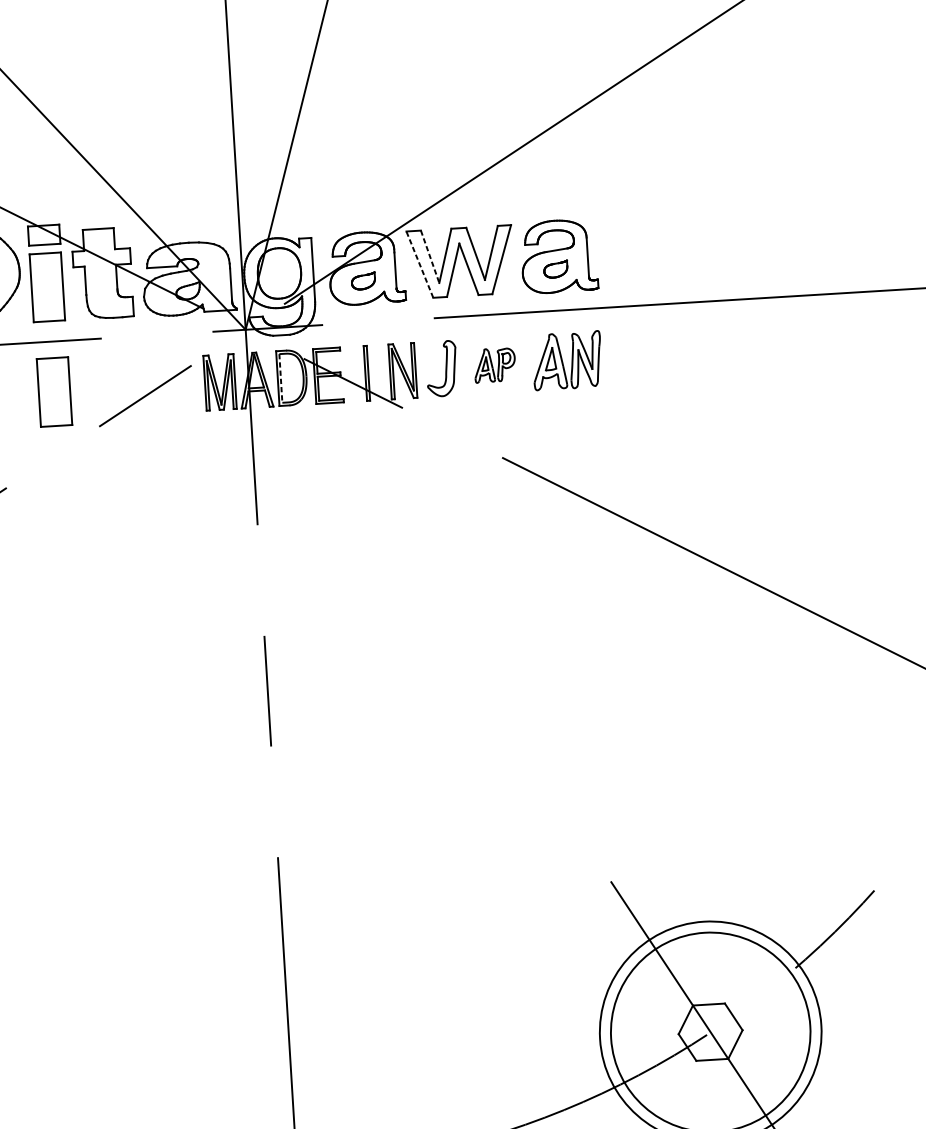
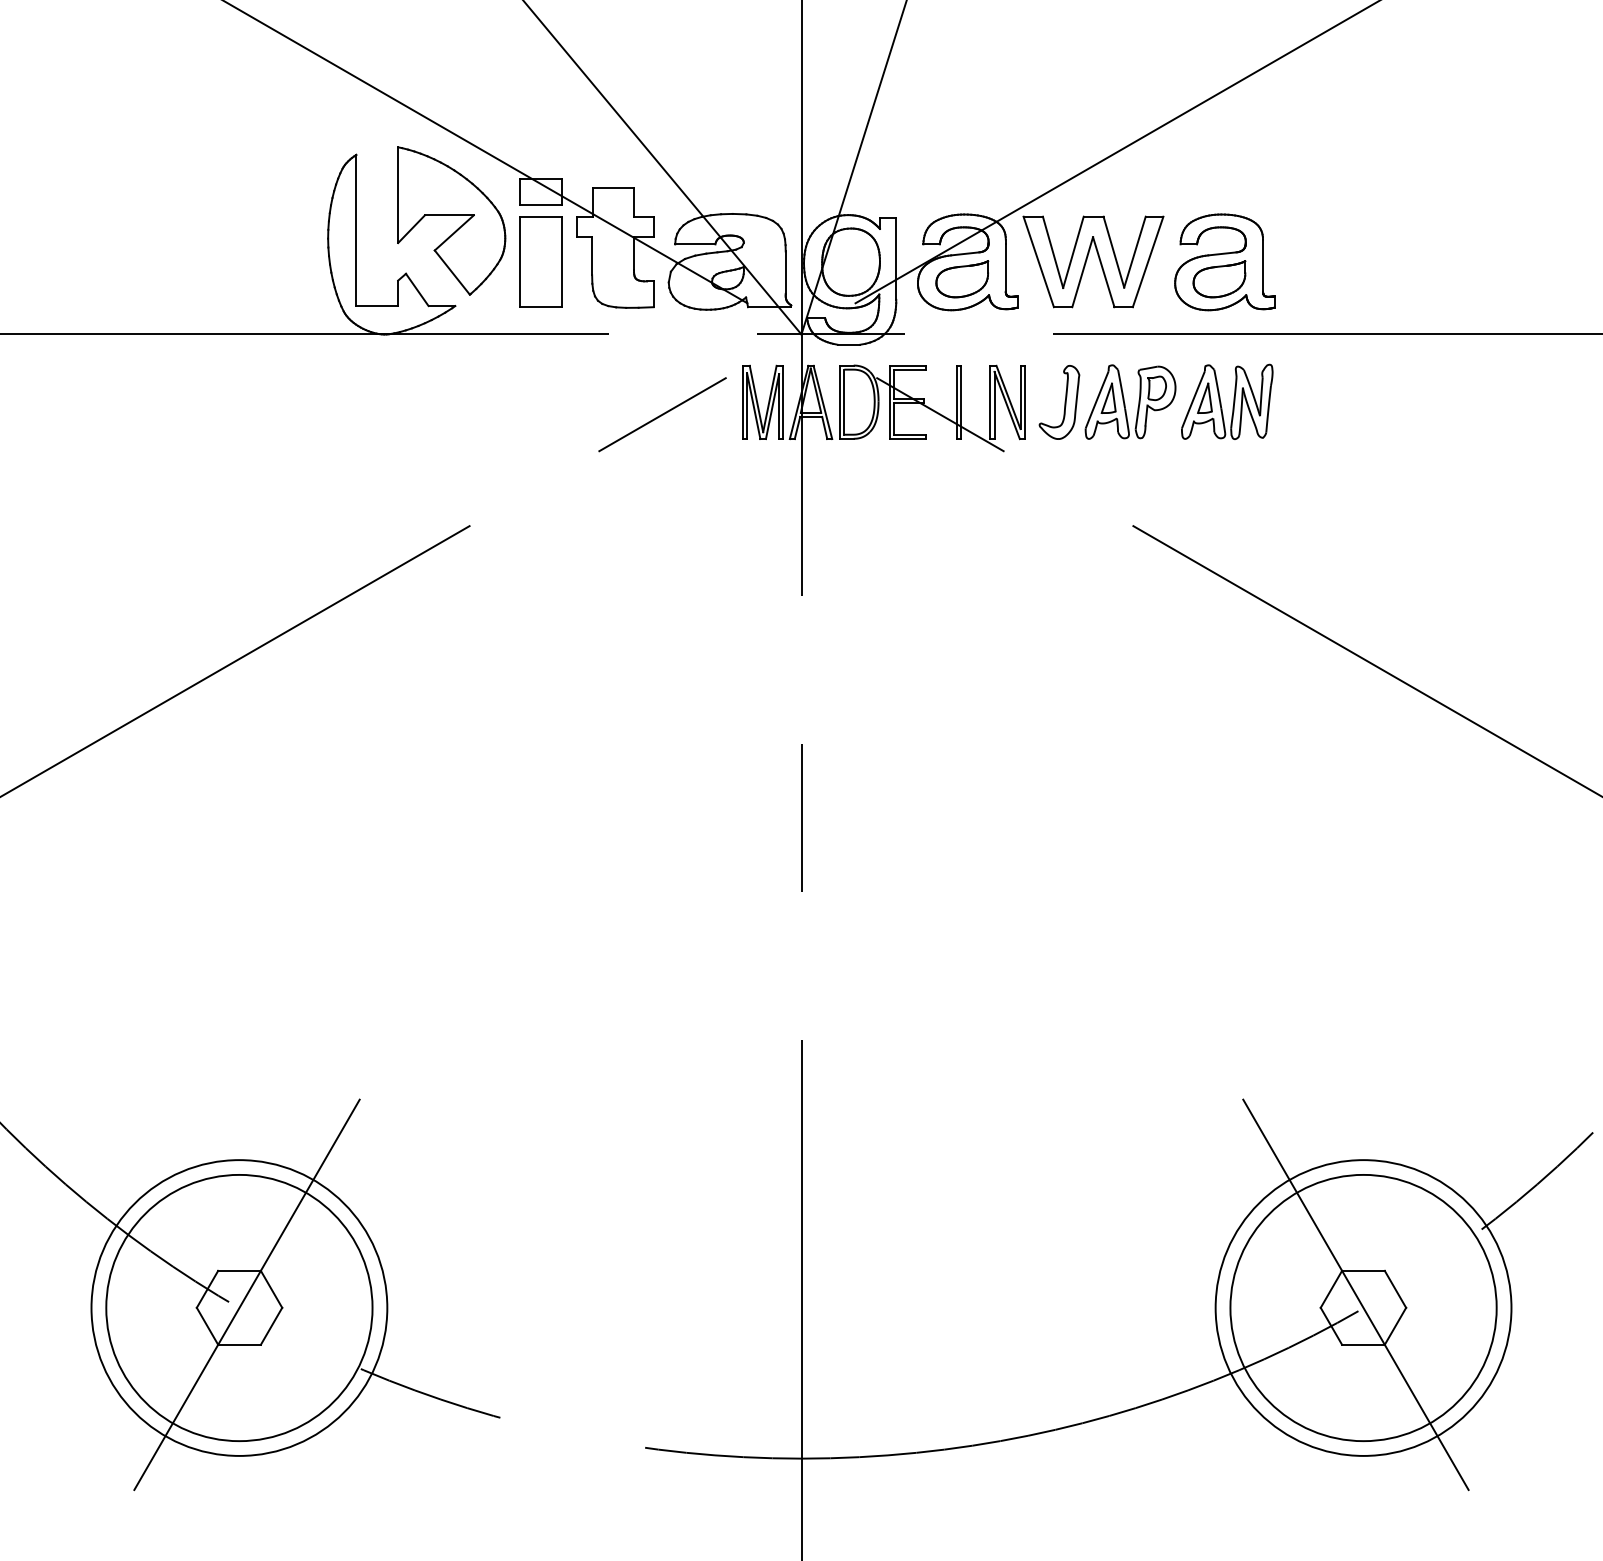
line: (430, 256) -> (1053, 252), dashed -> solid
line: (419, 264) -> (1038, 261), dashed -> solid
part: (555, 269) -> (1219, 279), size x1.67
part: (363, 281) -> (962, 279), size x1.67
part: (494, 364) -> (1130, 401), size x1.67
line: (280, 378) -> (844, 402), dashed -> solid
part: (54, 391) -> (541, 401), removed

